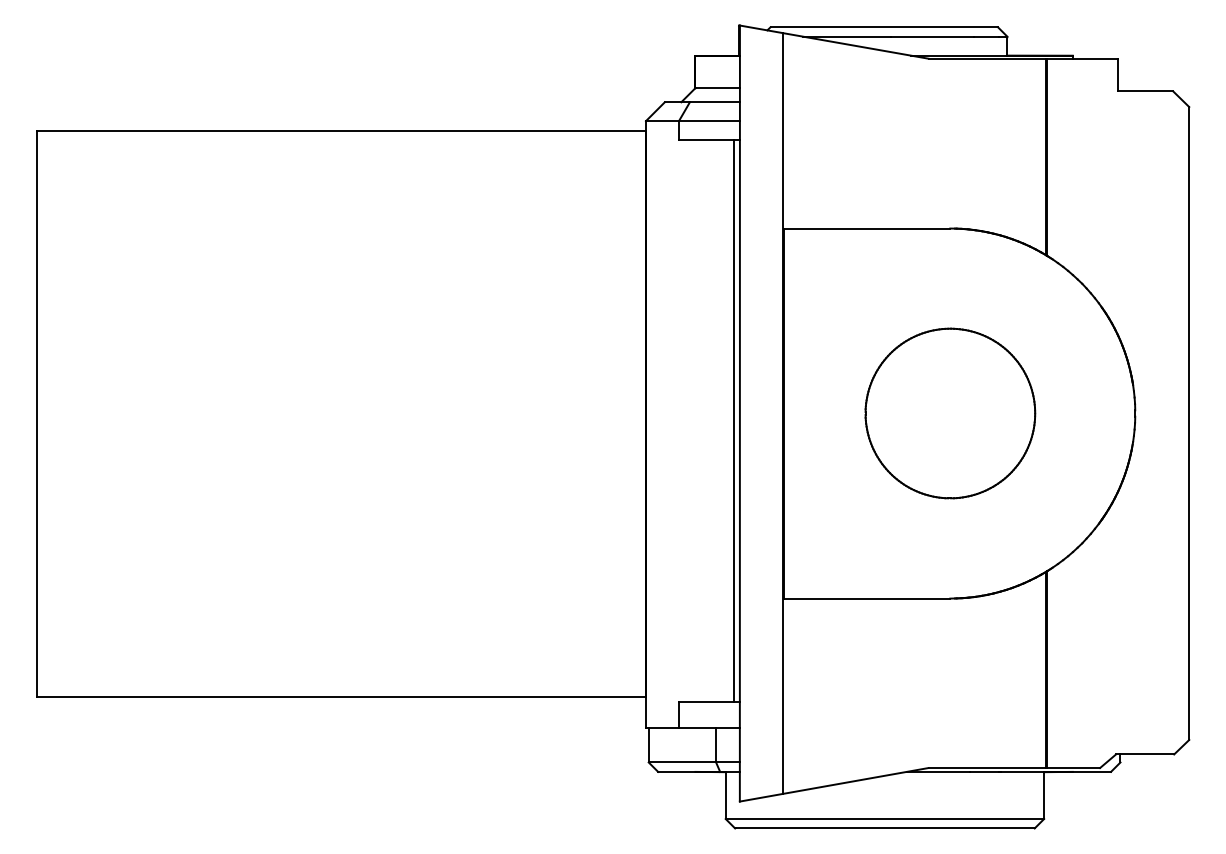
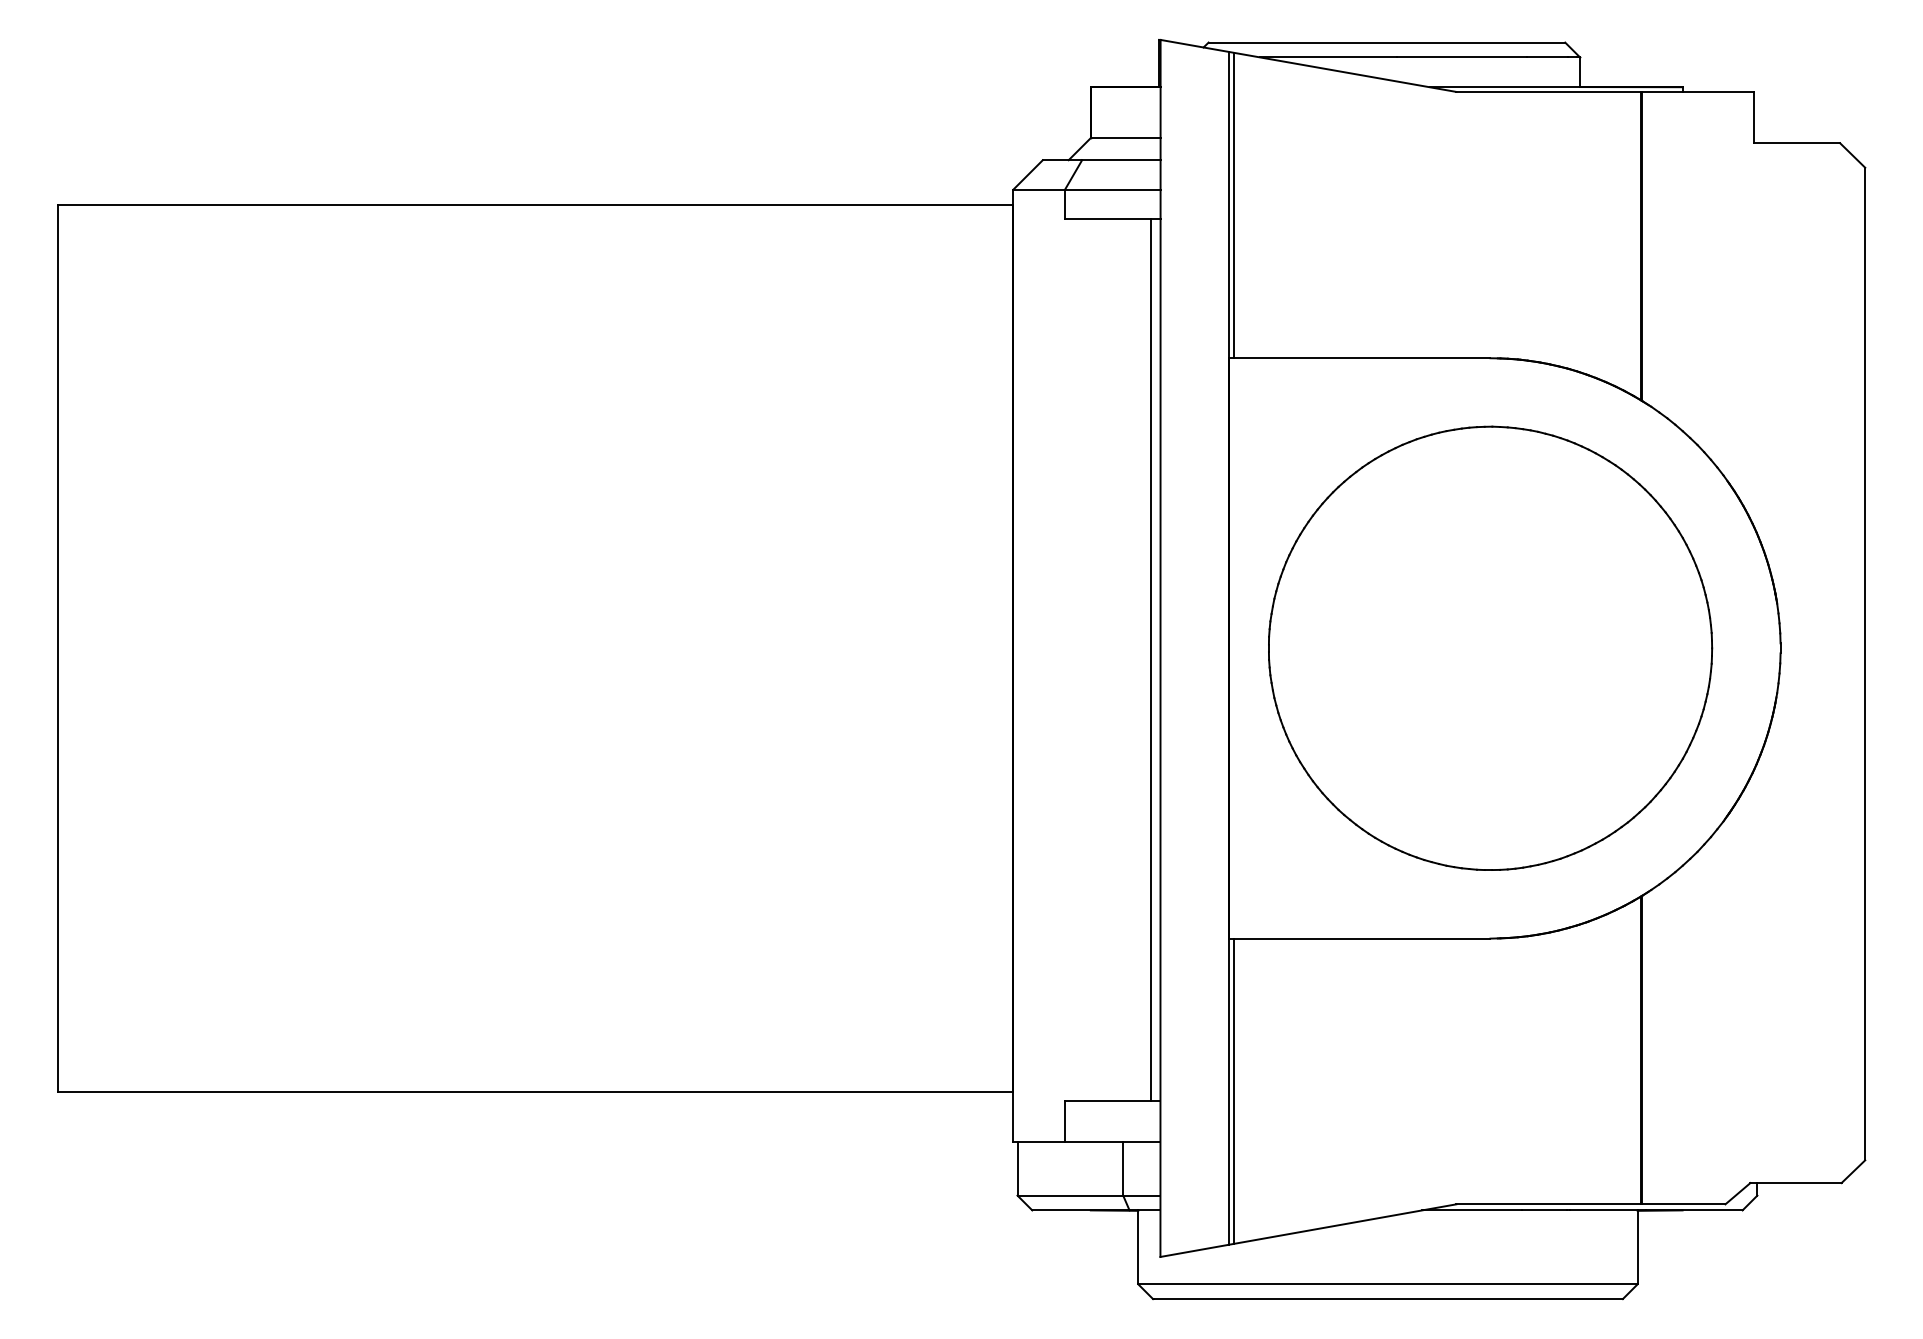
line: (786, 130) -> (1233, 204), added
part: (950, 413) -> (1490, 648), size x1.67
line: (786, 695) -> (1233, 1090), added

